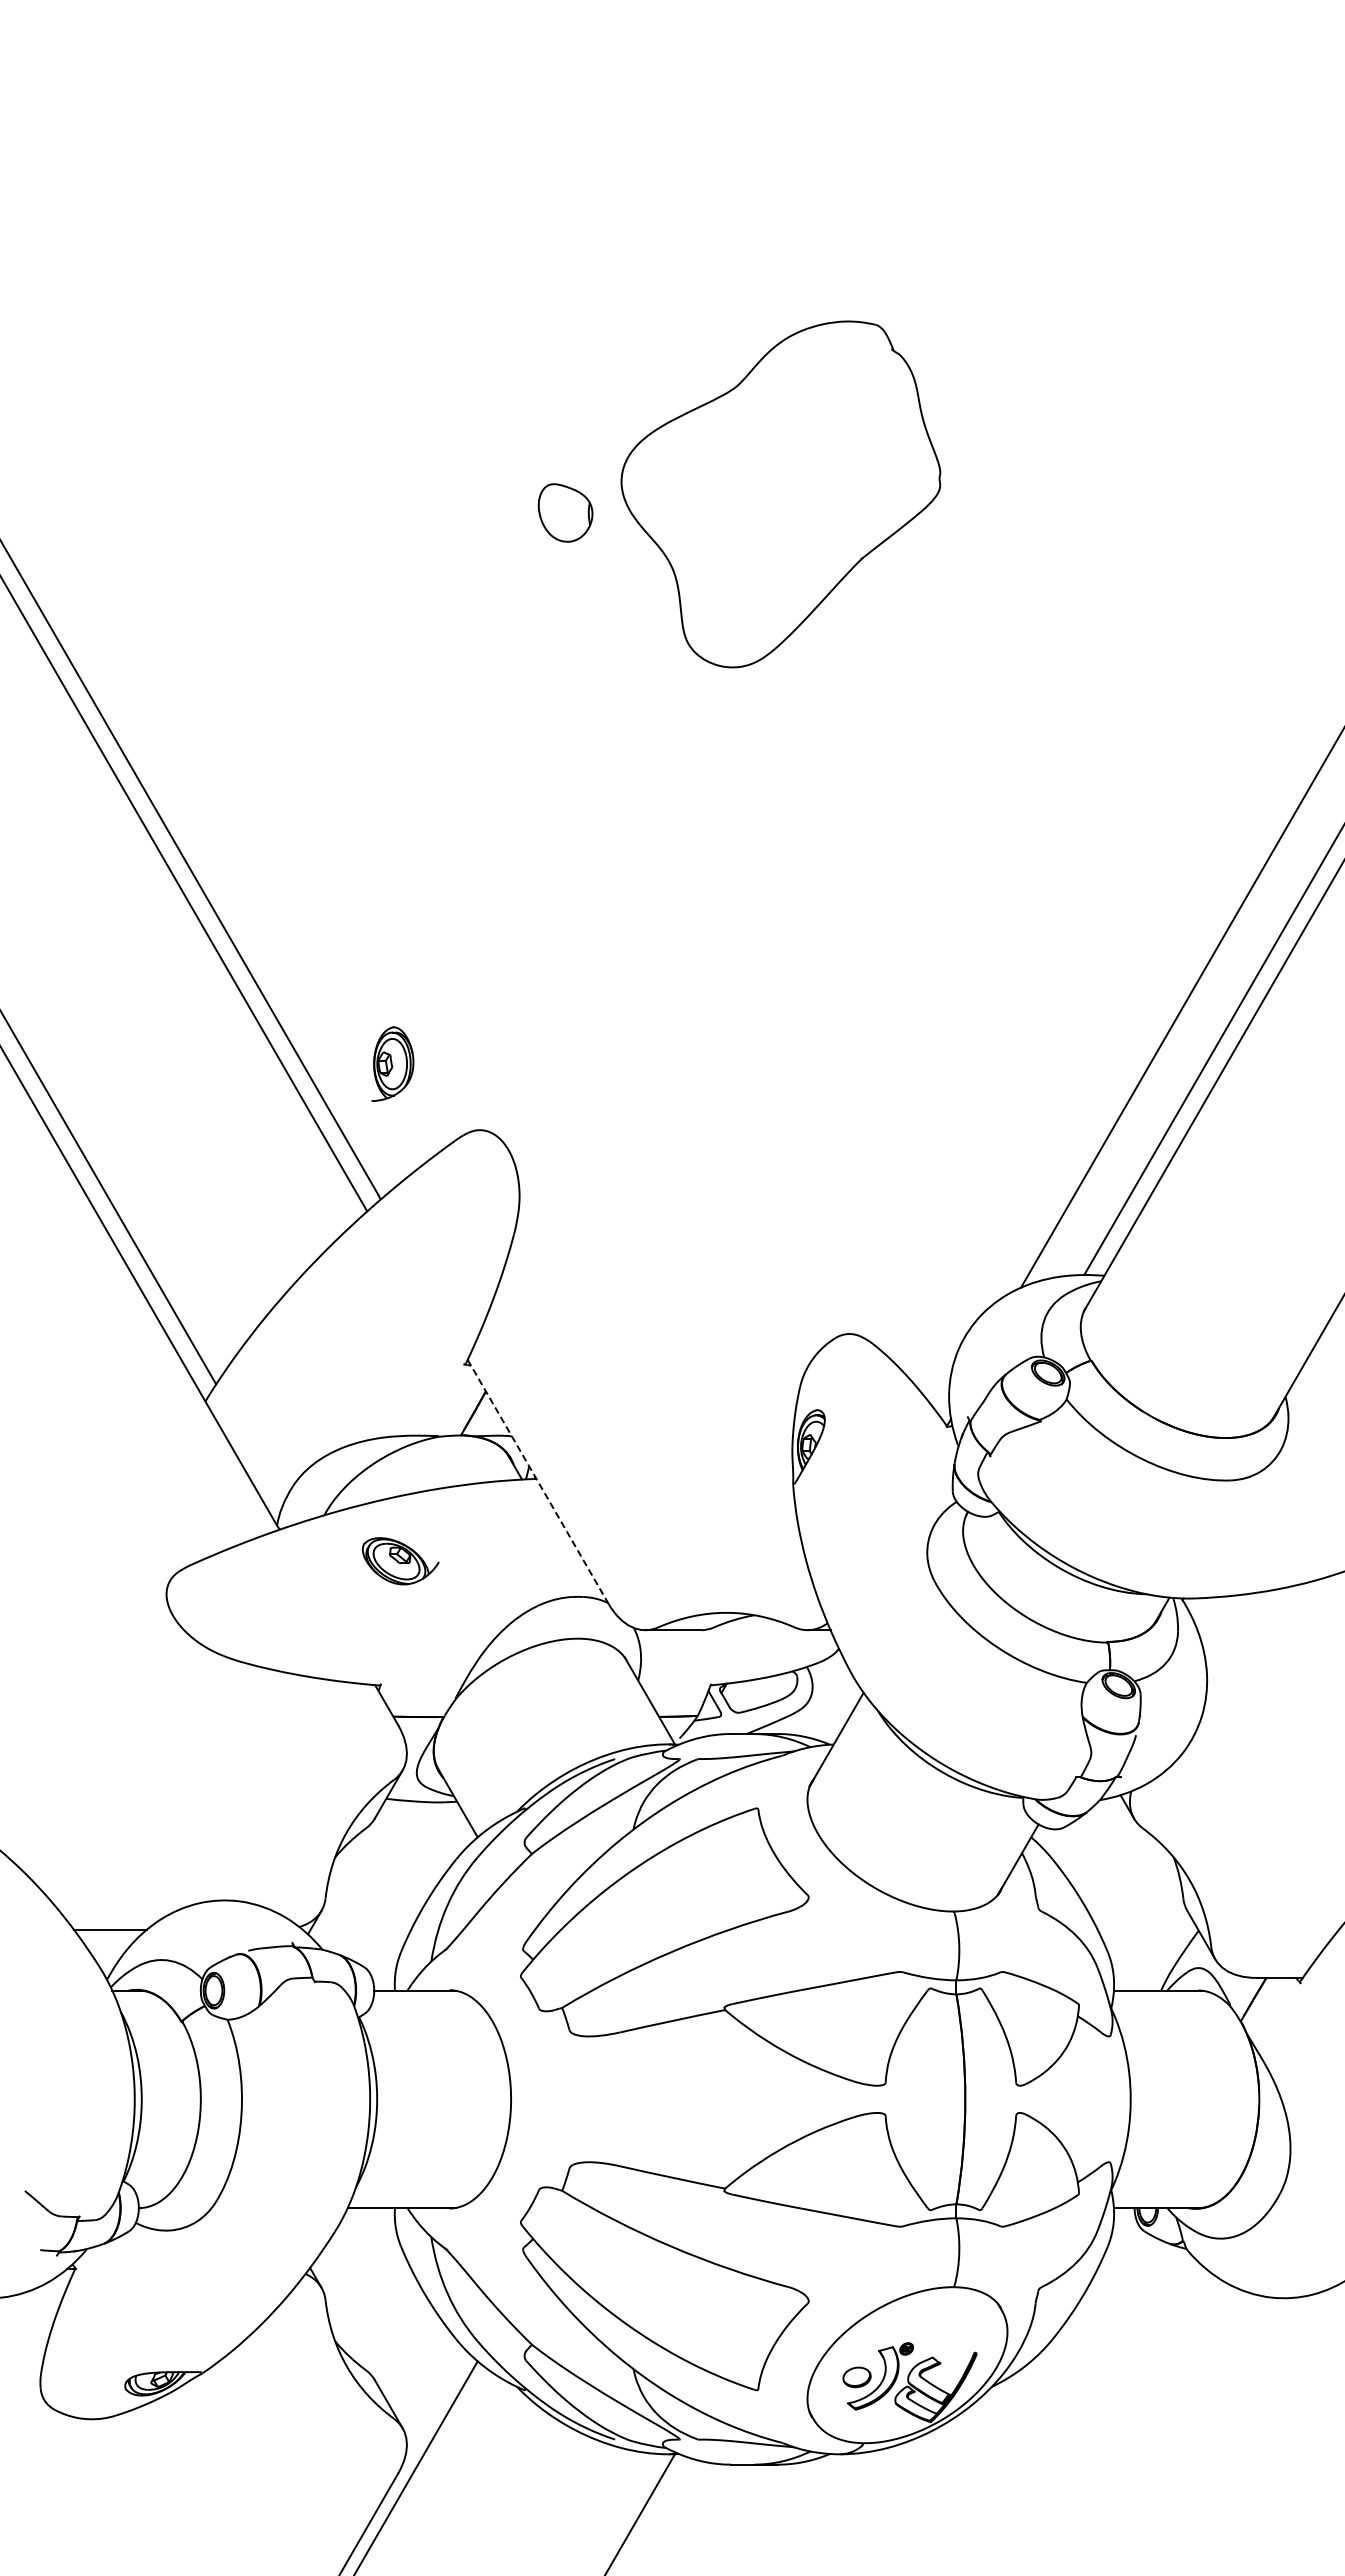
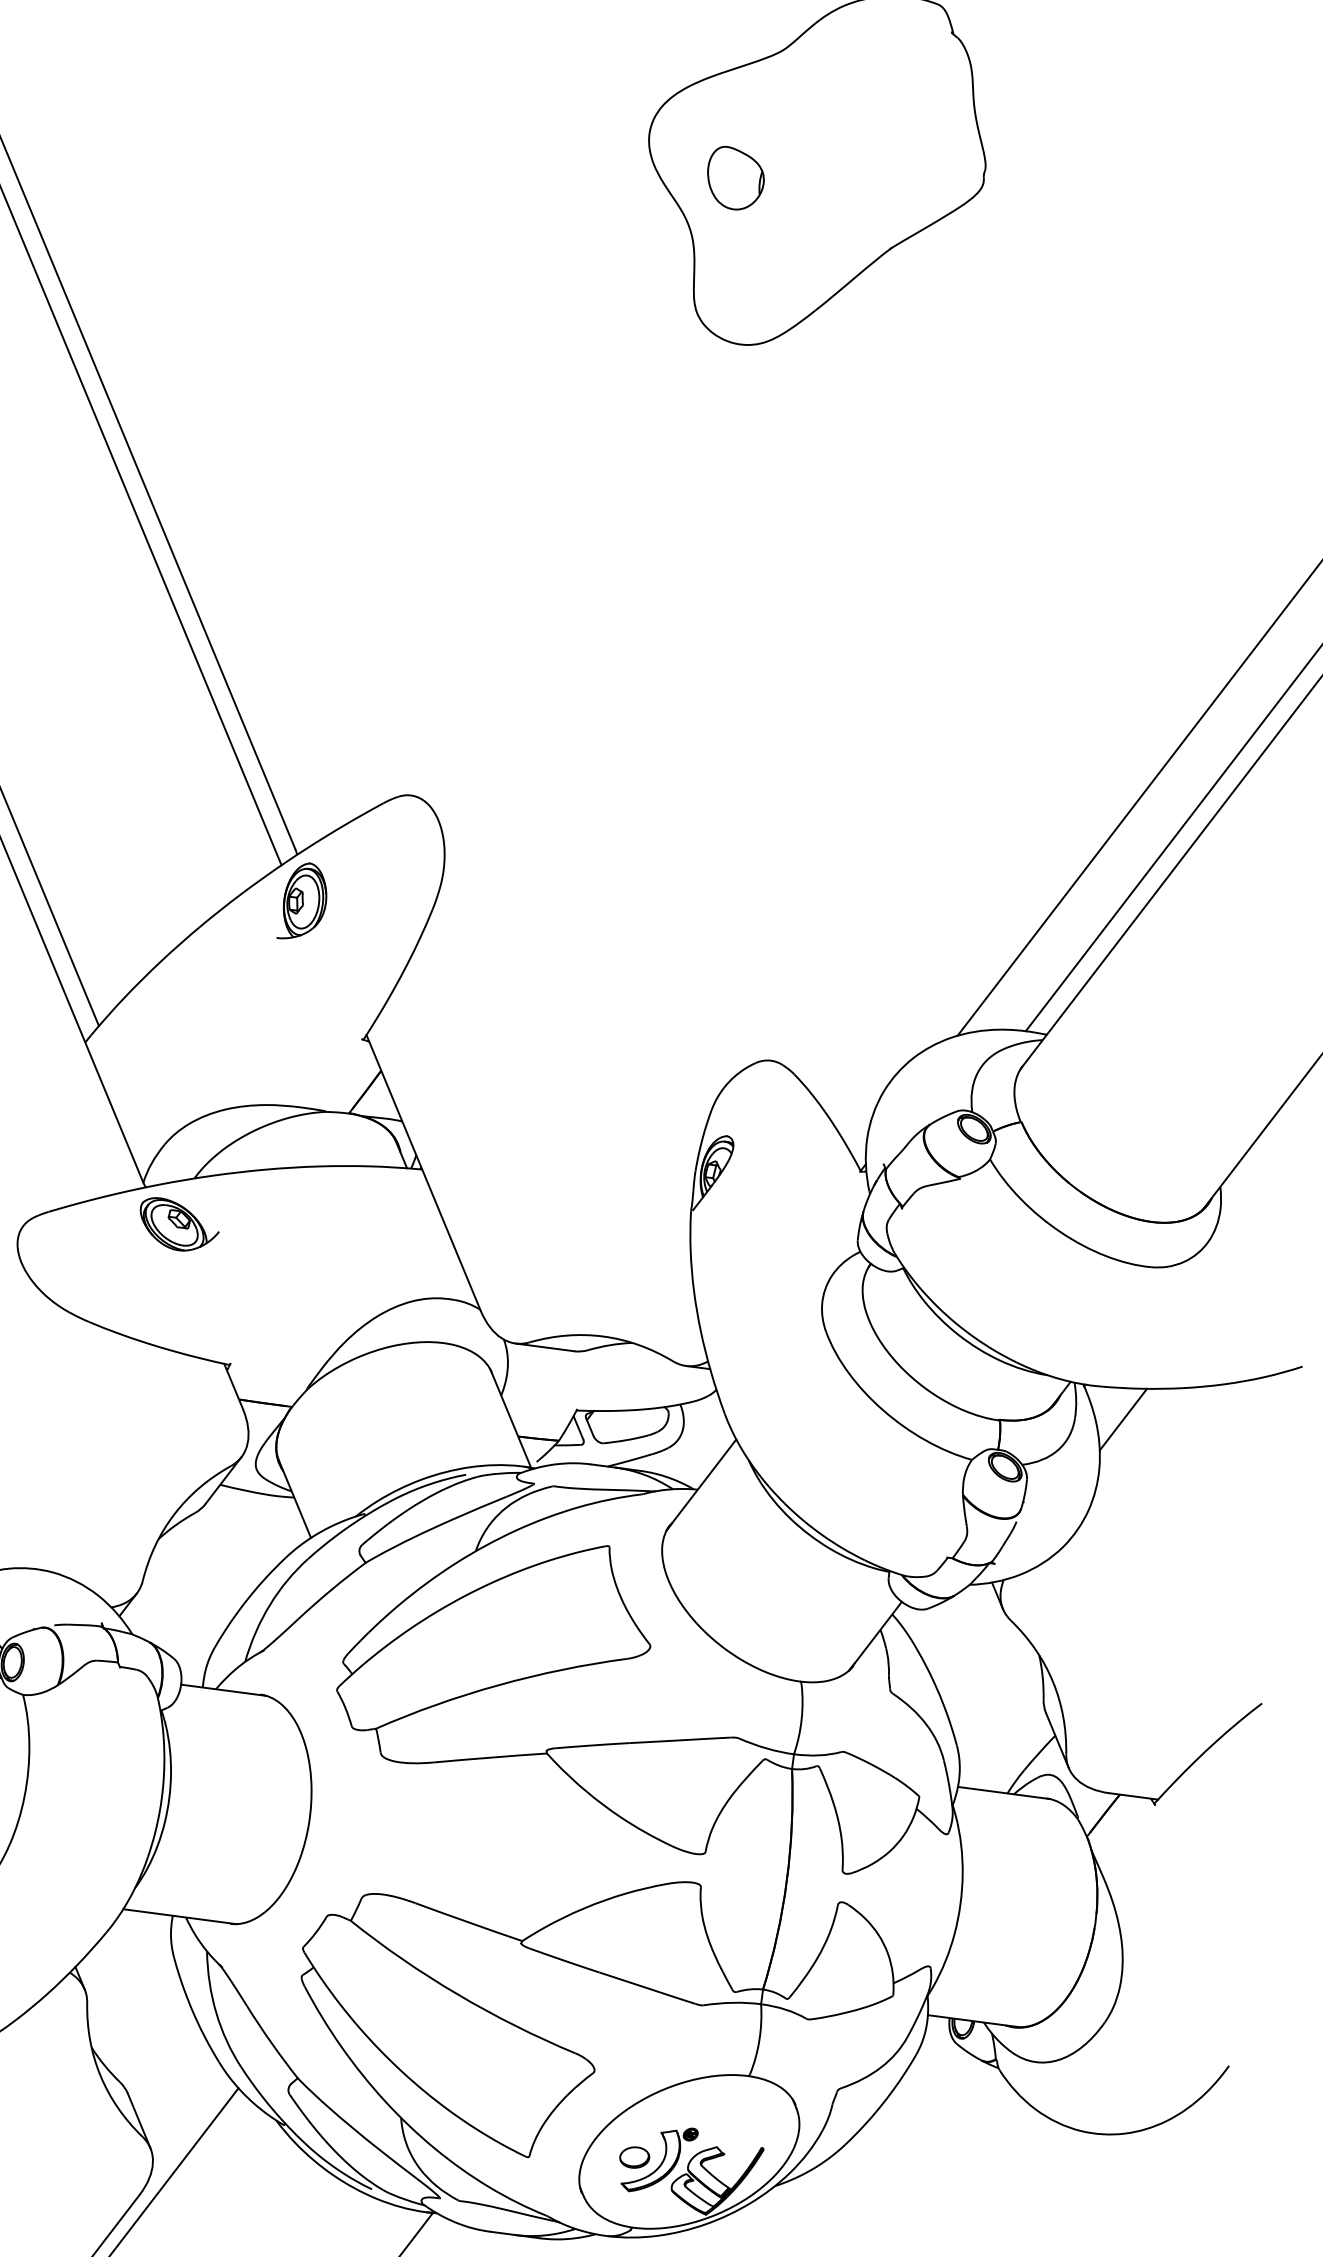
part: (565, 512) -> (735, 178), moved
part: (392, 1063) -> (303, 901), moved
line: (538, 1481) -> (424, 1172), dashed -> solid
part: (400, 1561) -> (178, 1225), moved
line: (1223, 1626) -> (1123, 1419), added

